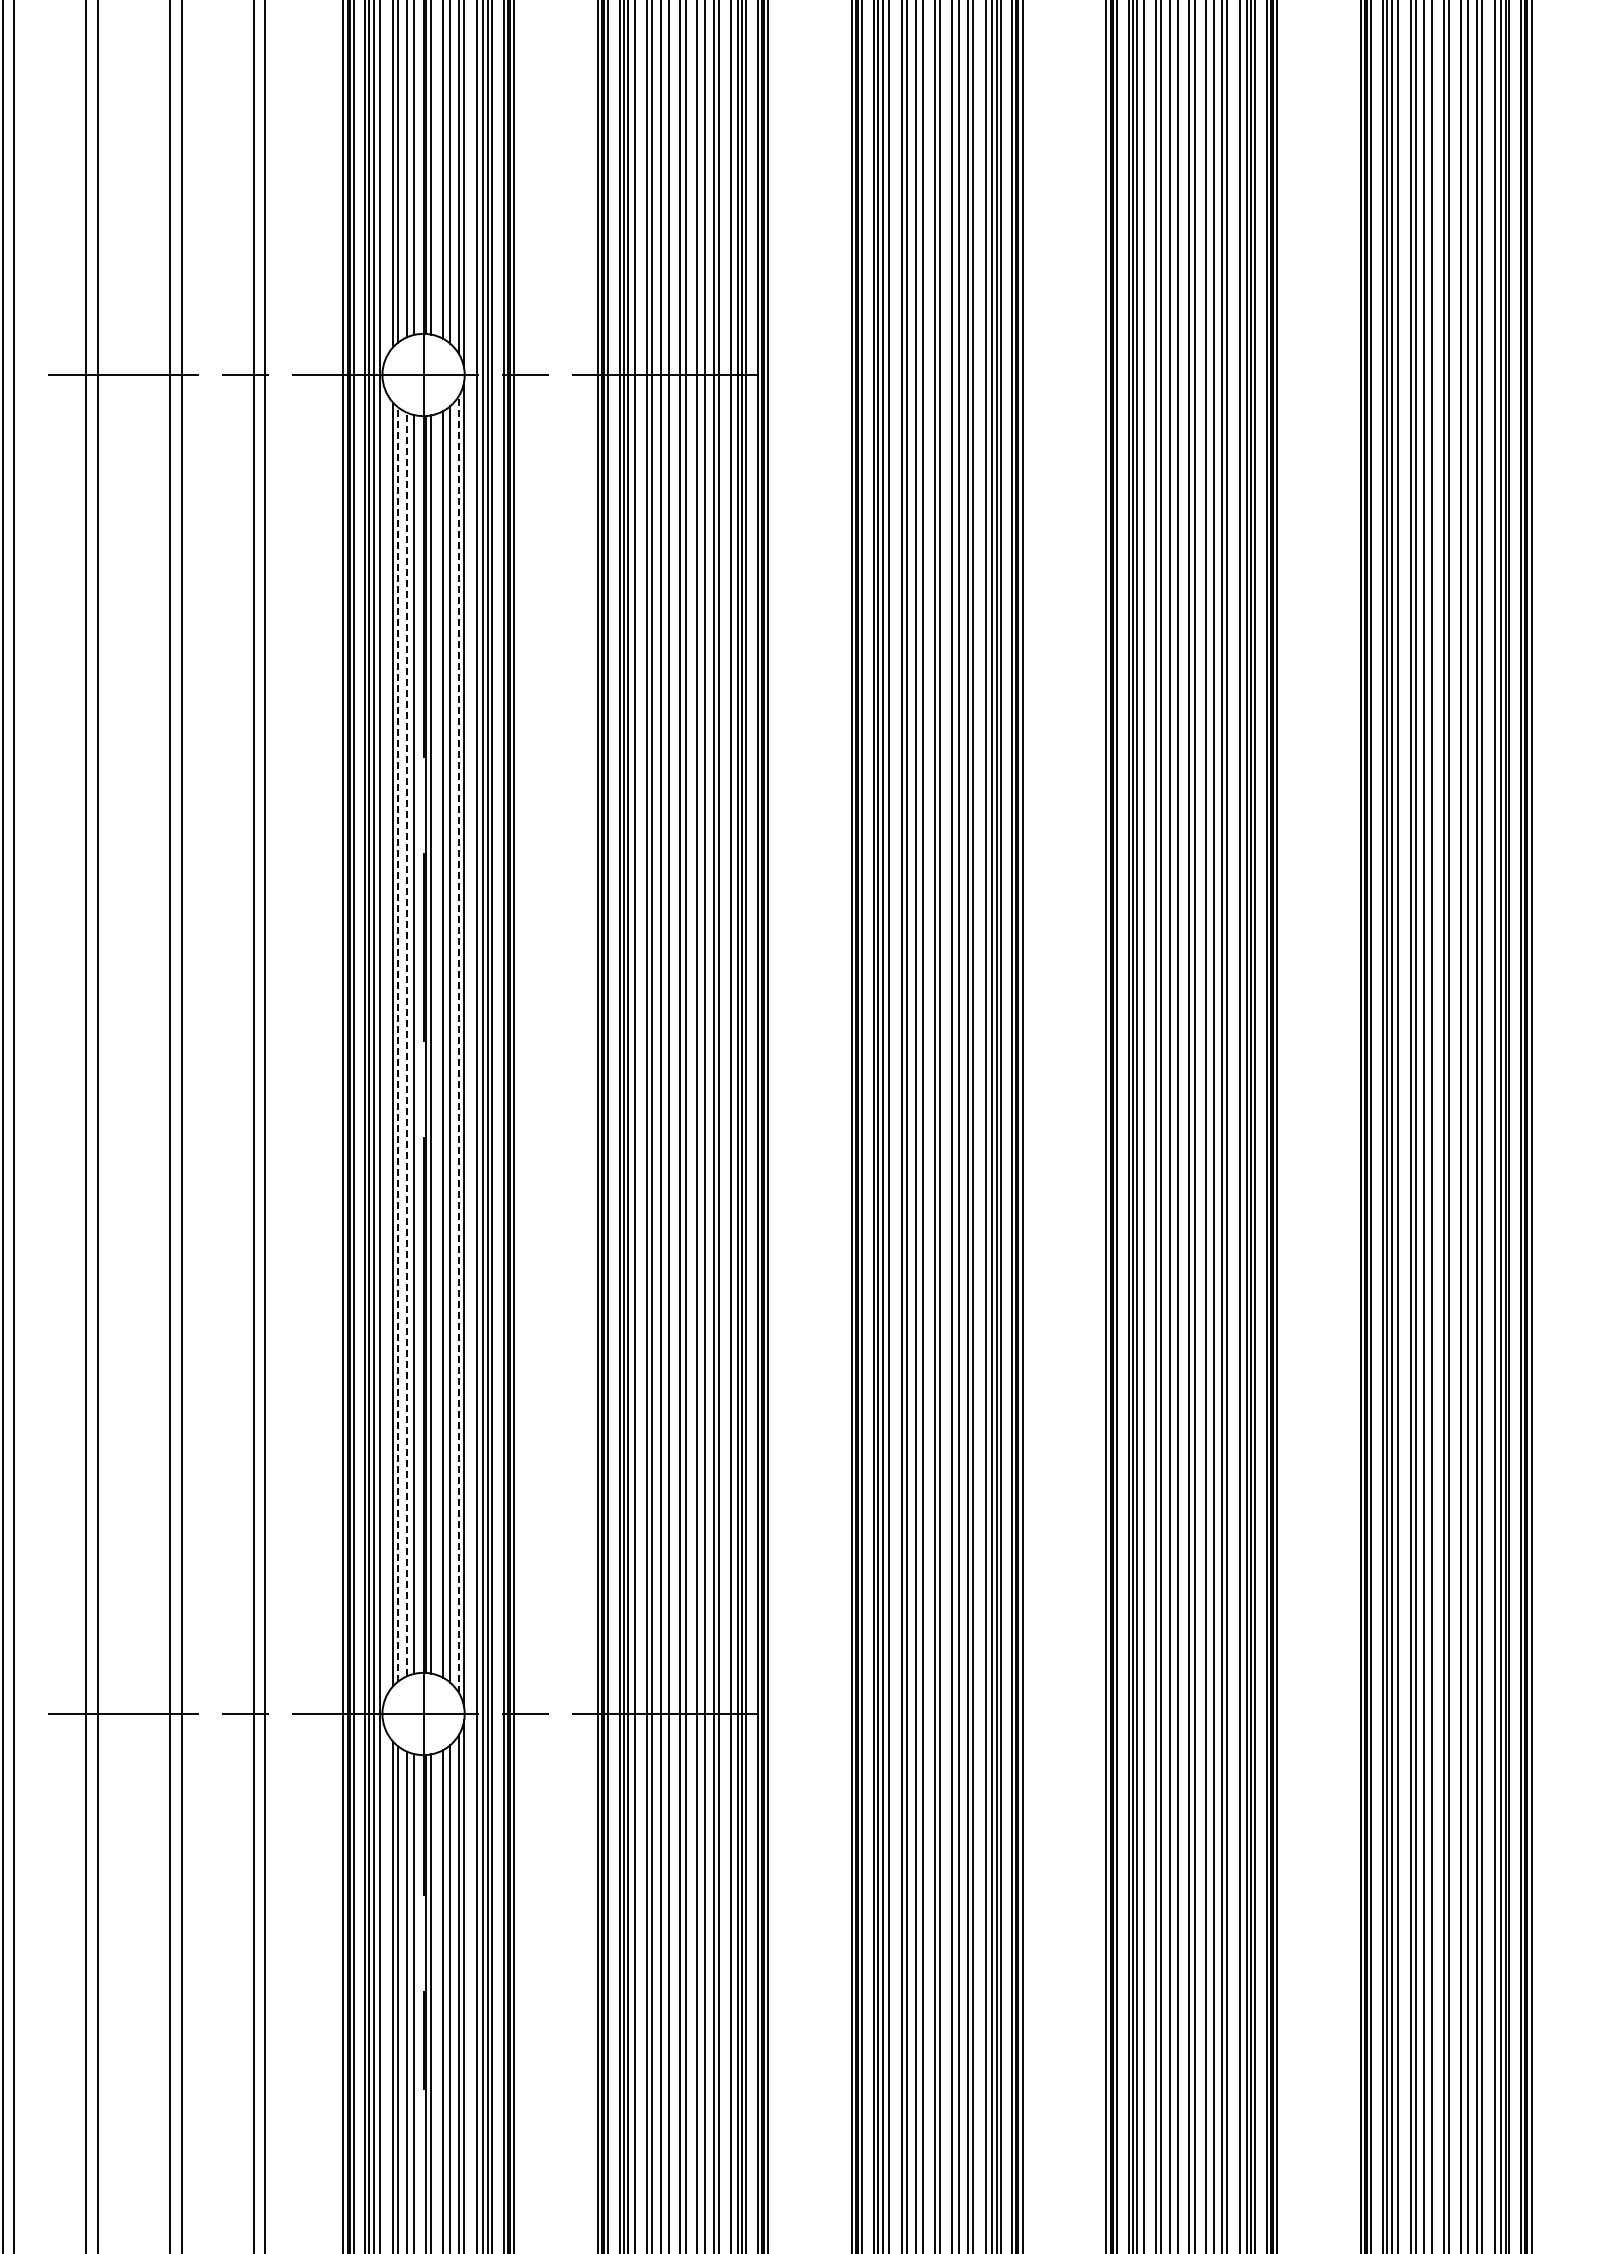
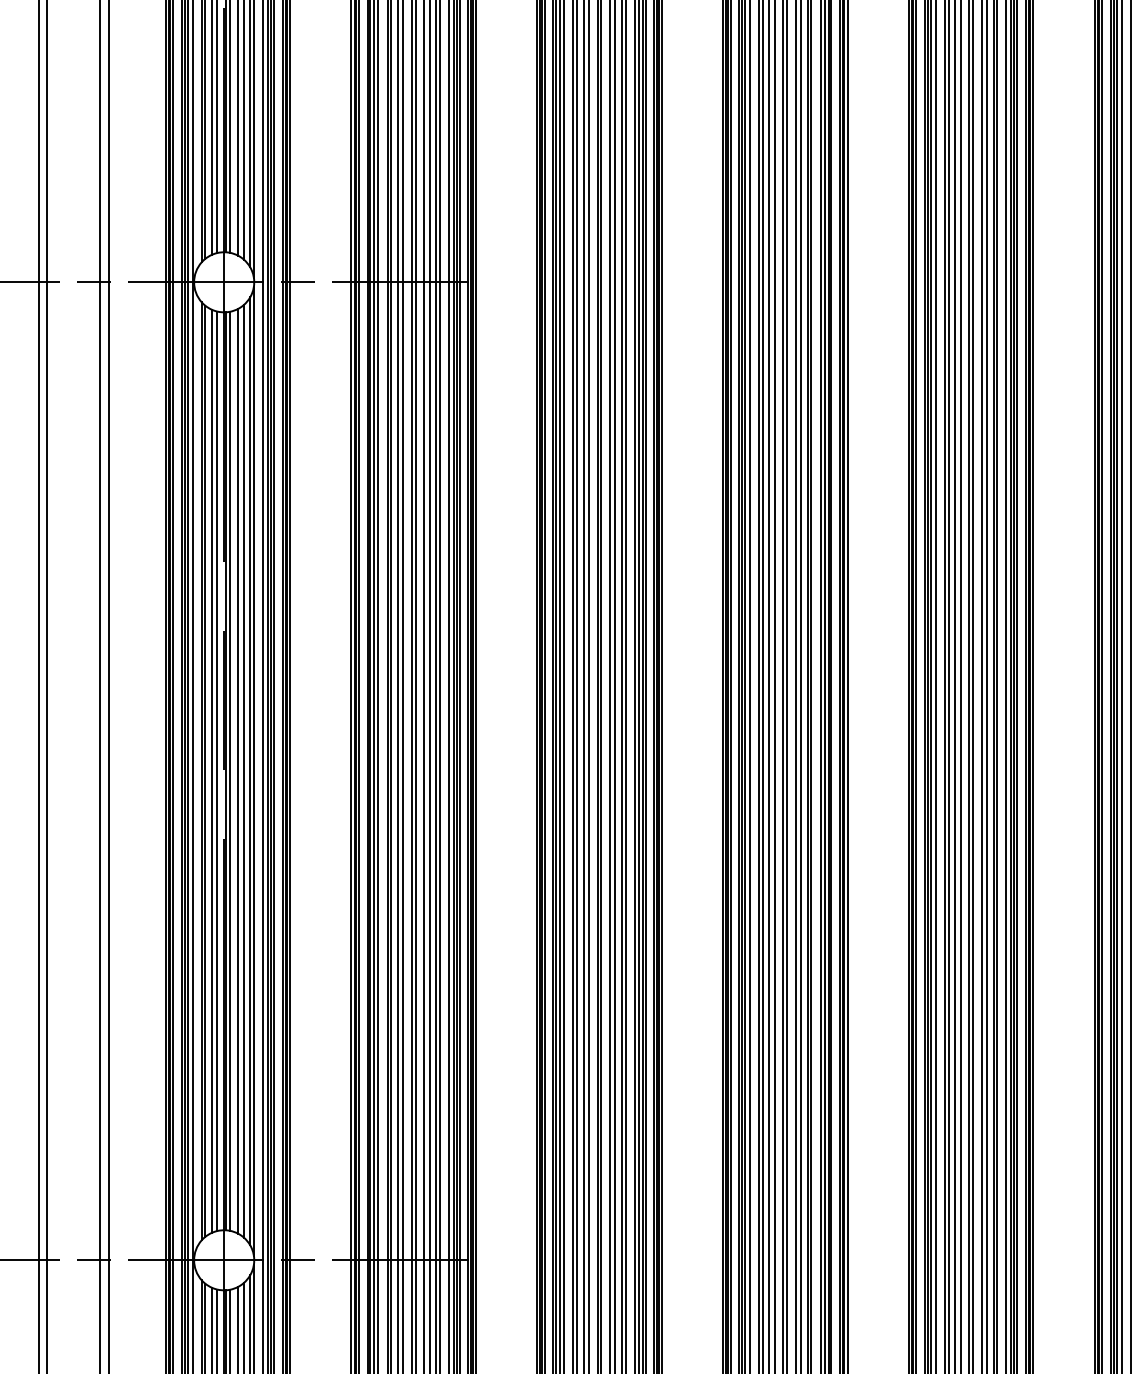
line: (397, 1044) -> (205, 771), dashed -> solid
line: (406, 1044) -> (211, 771), dashed -> solid
line: (459, 1044) -> (250, 771), dashed -> solid

